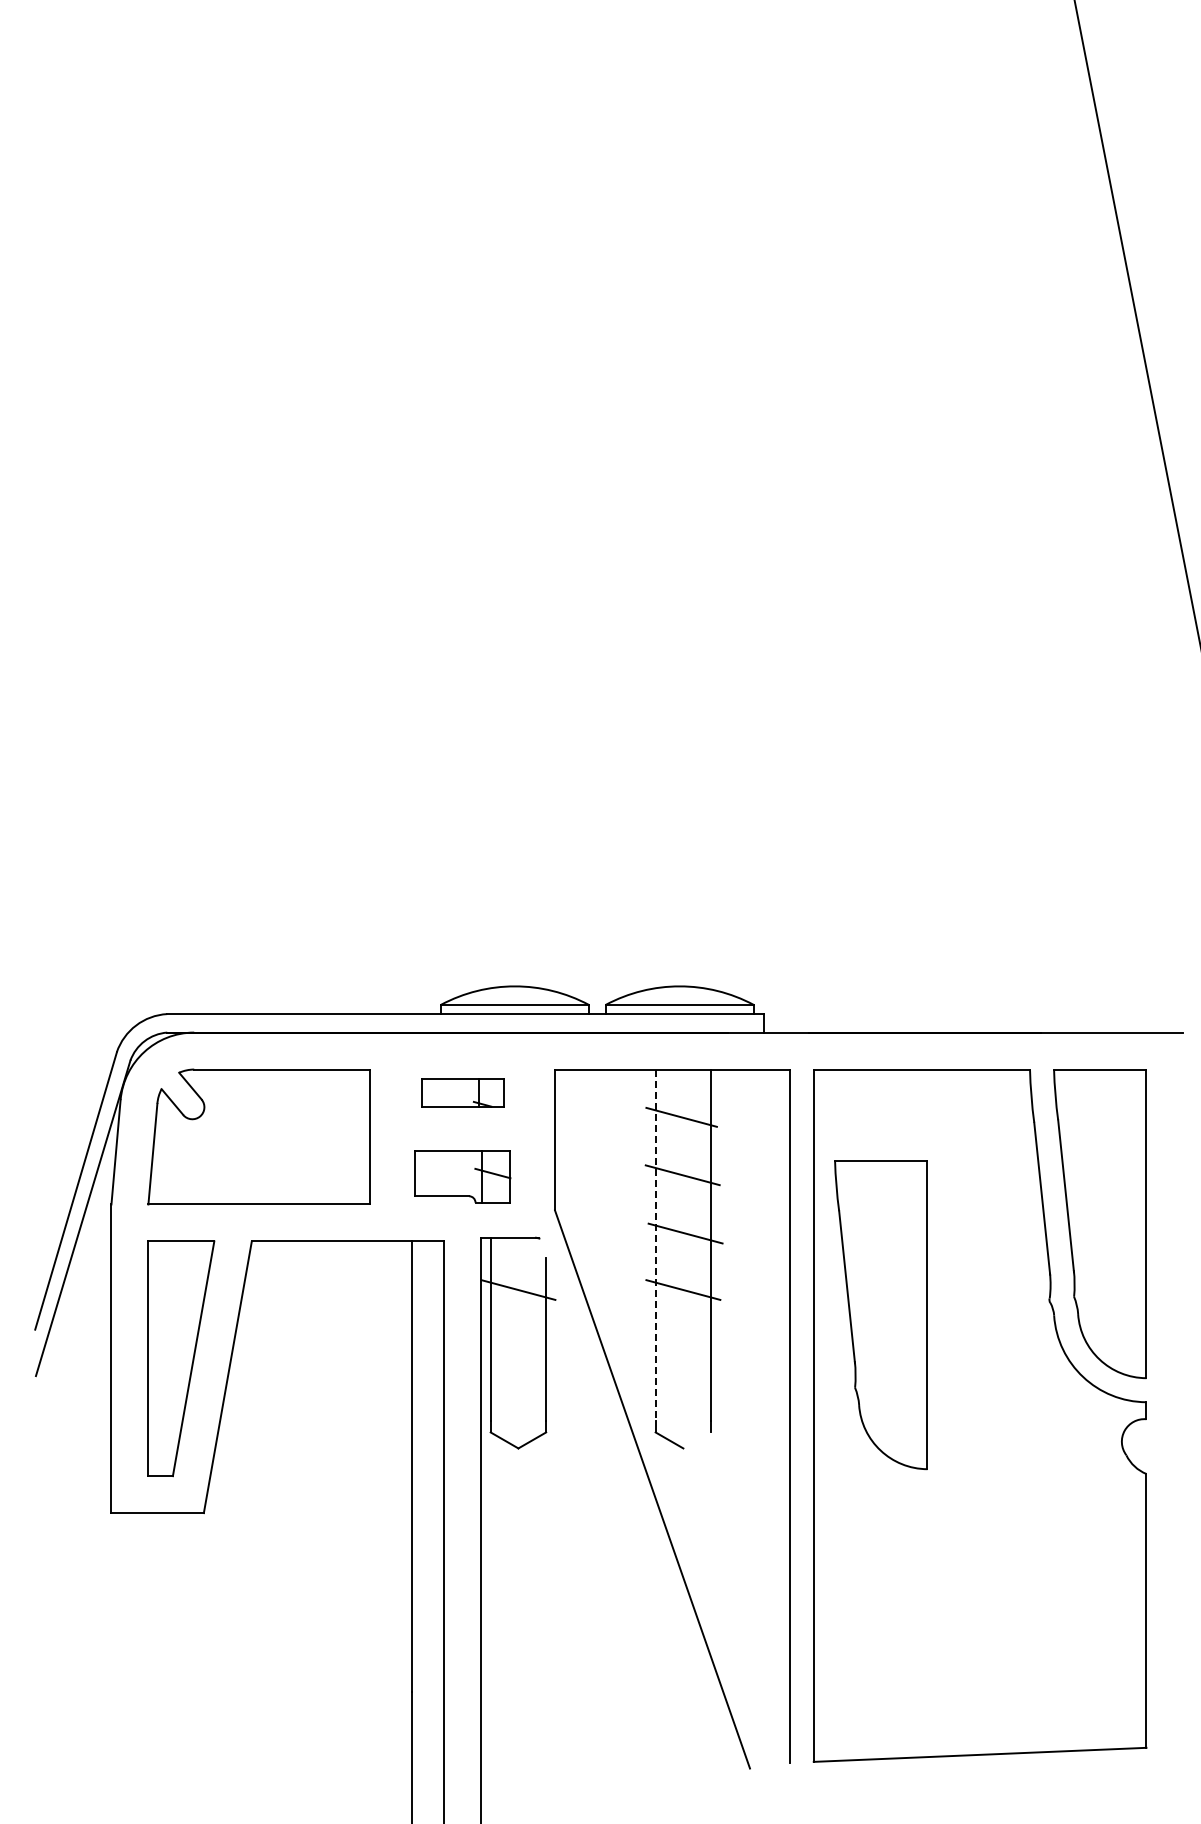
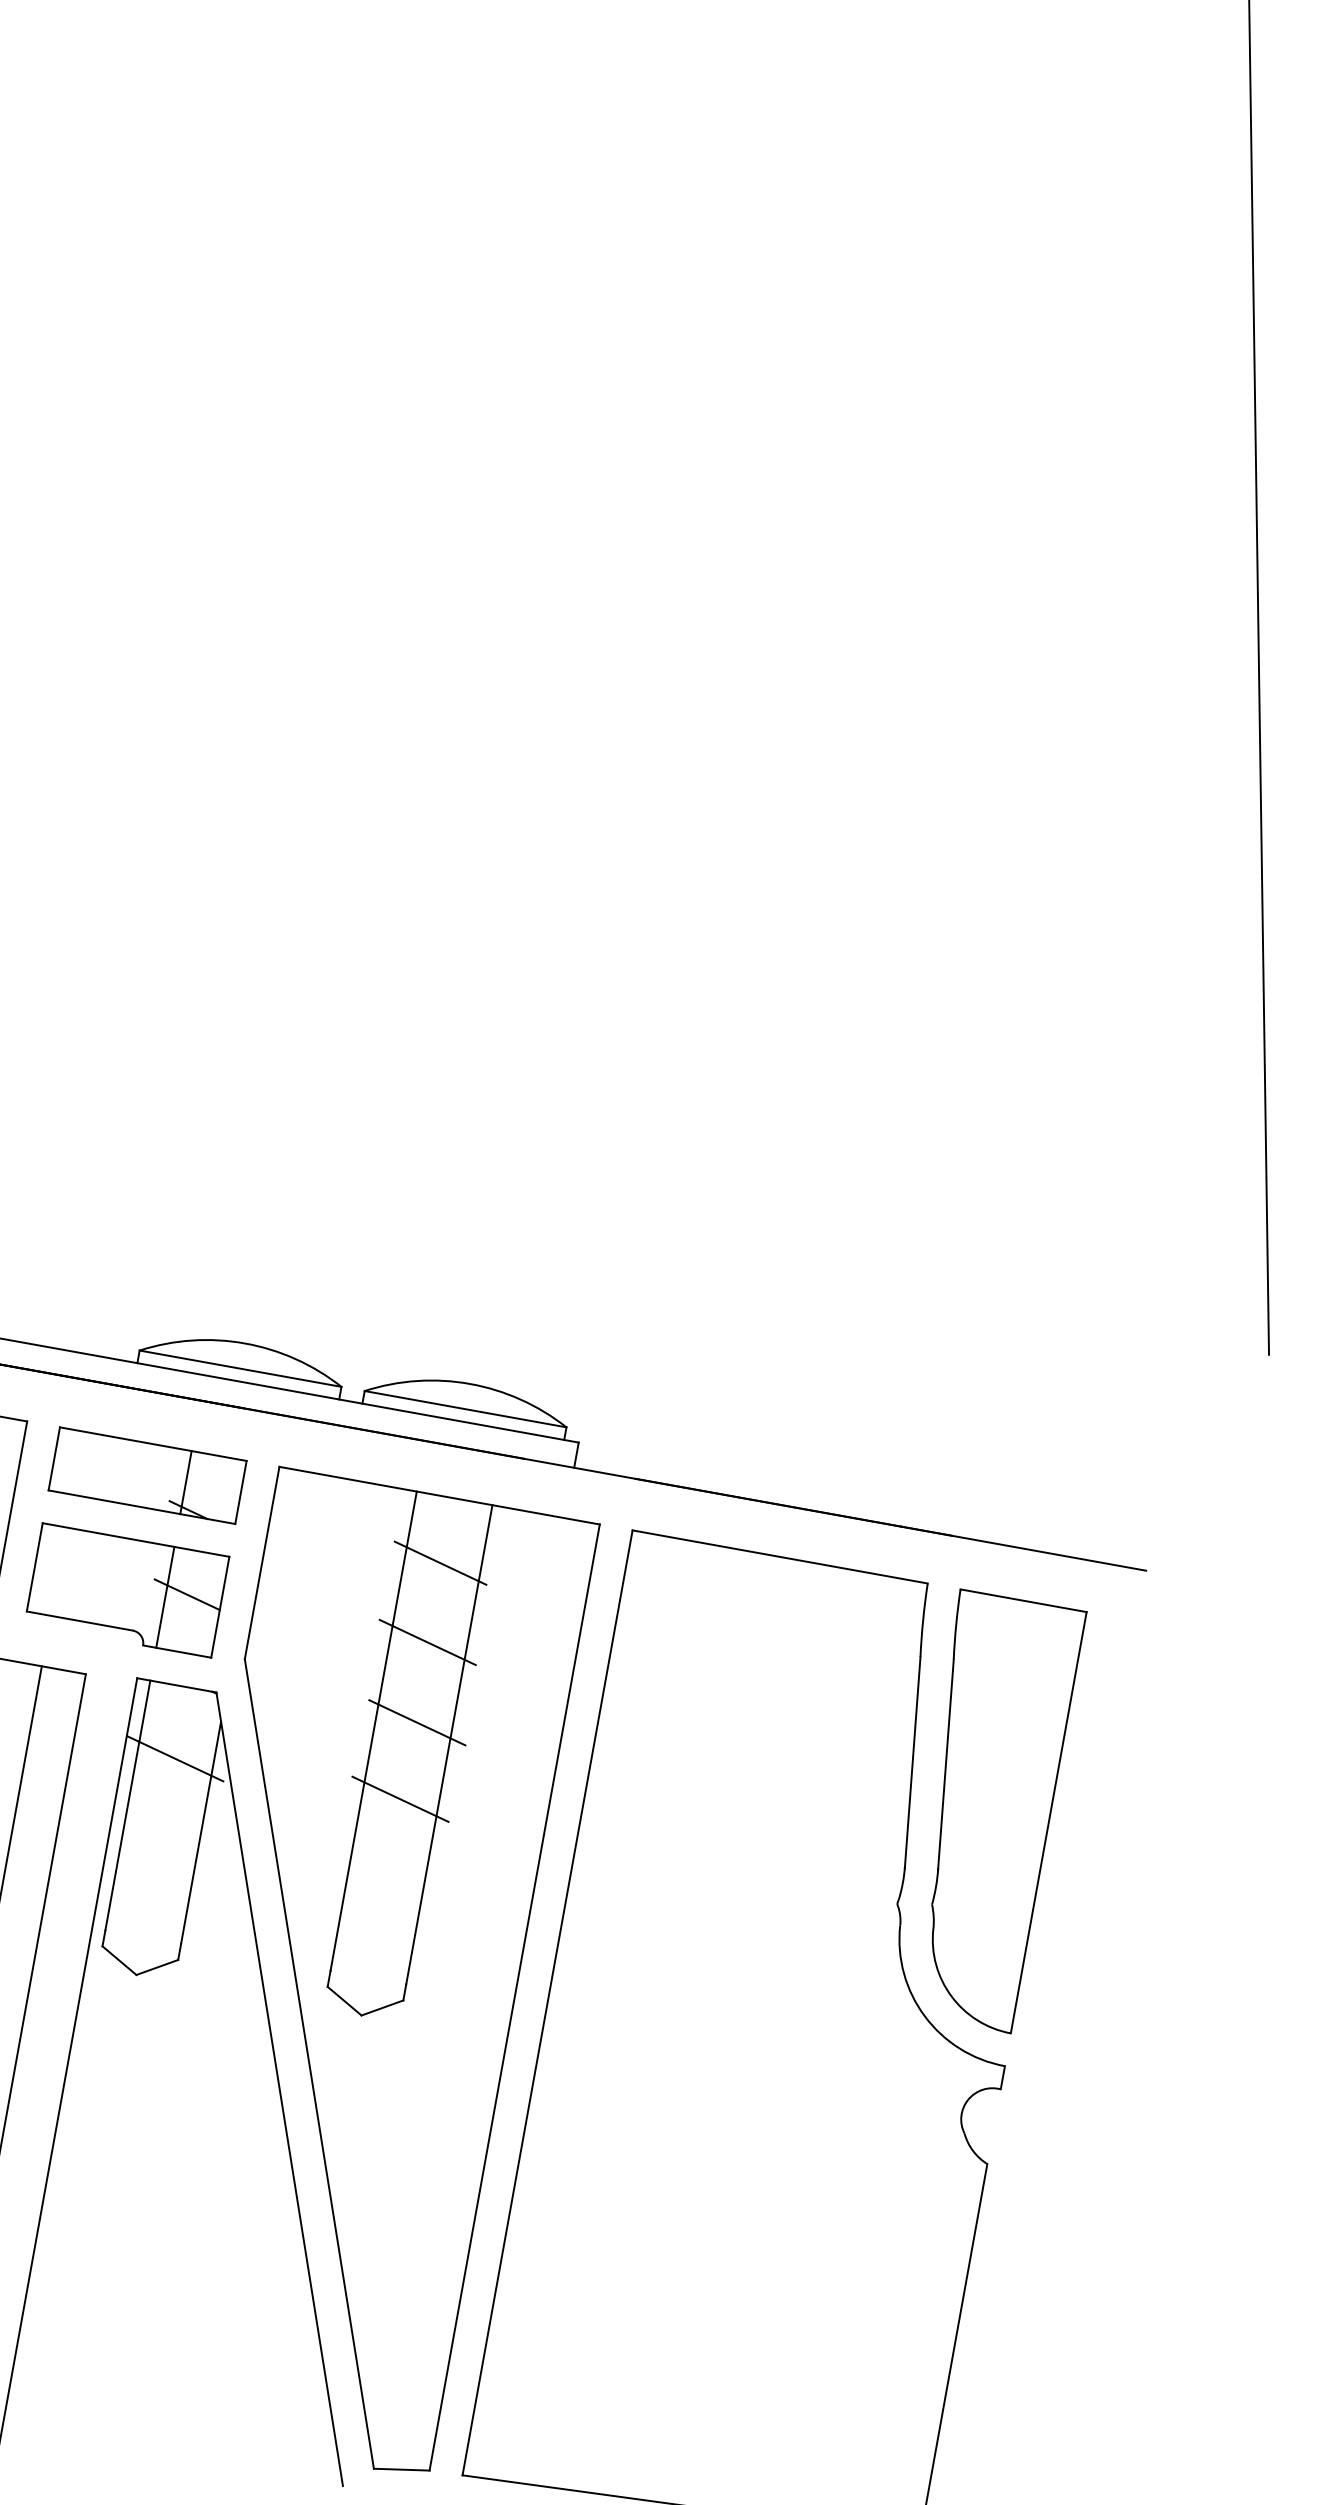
part: (462, 1092) -> (147, 1475), size x1.67
part: (462, 1176) -> (126, 1590), size x1.43
line: (655, 1245) -> (373, 1731), dashed -> solid
part: (880, 1315) -> (663, 1882), removed
line: (697, 1440) -> (382, 2008), added
line: (634, 1510) -> (279, 2088), added
line: (769, 1765) -> (401, 2469), added

